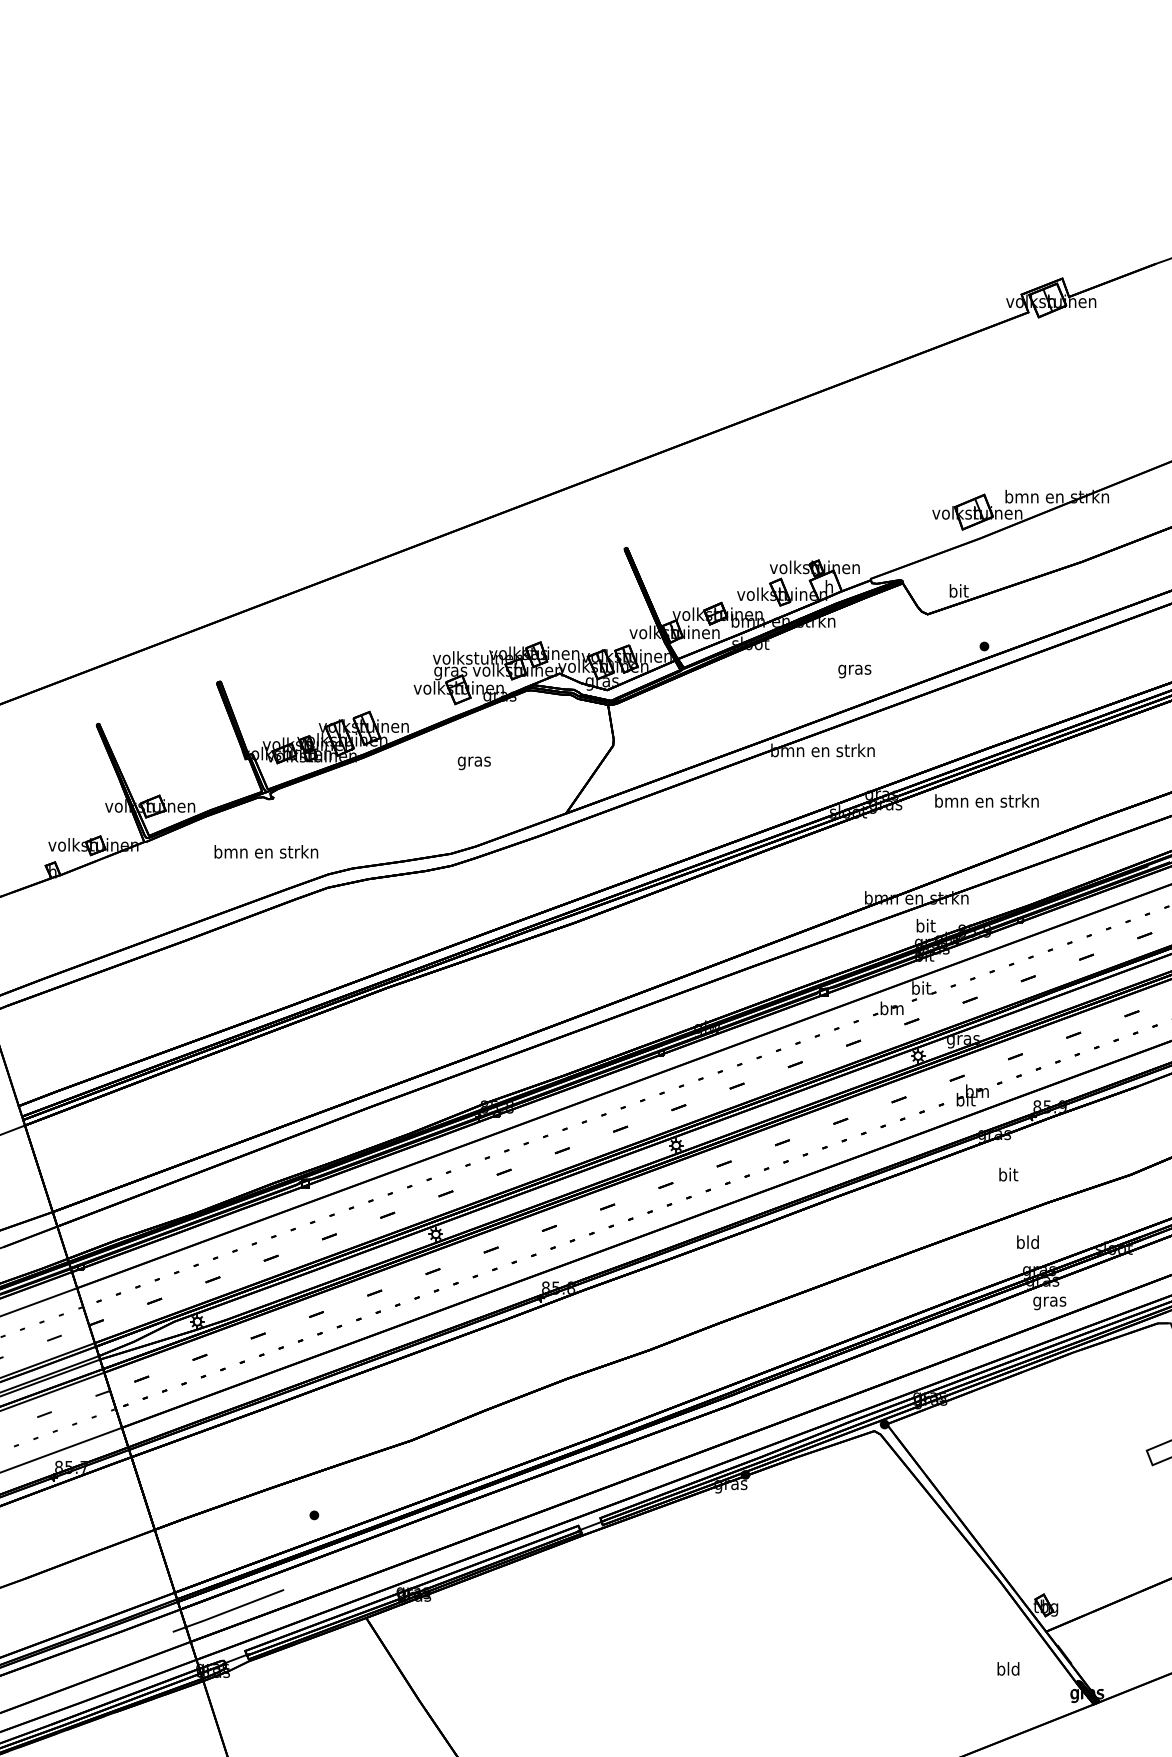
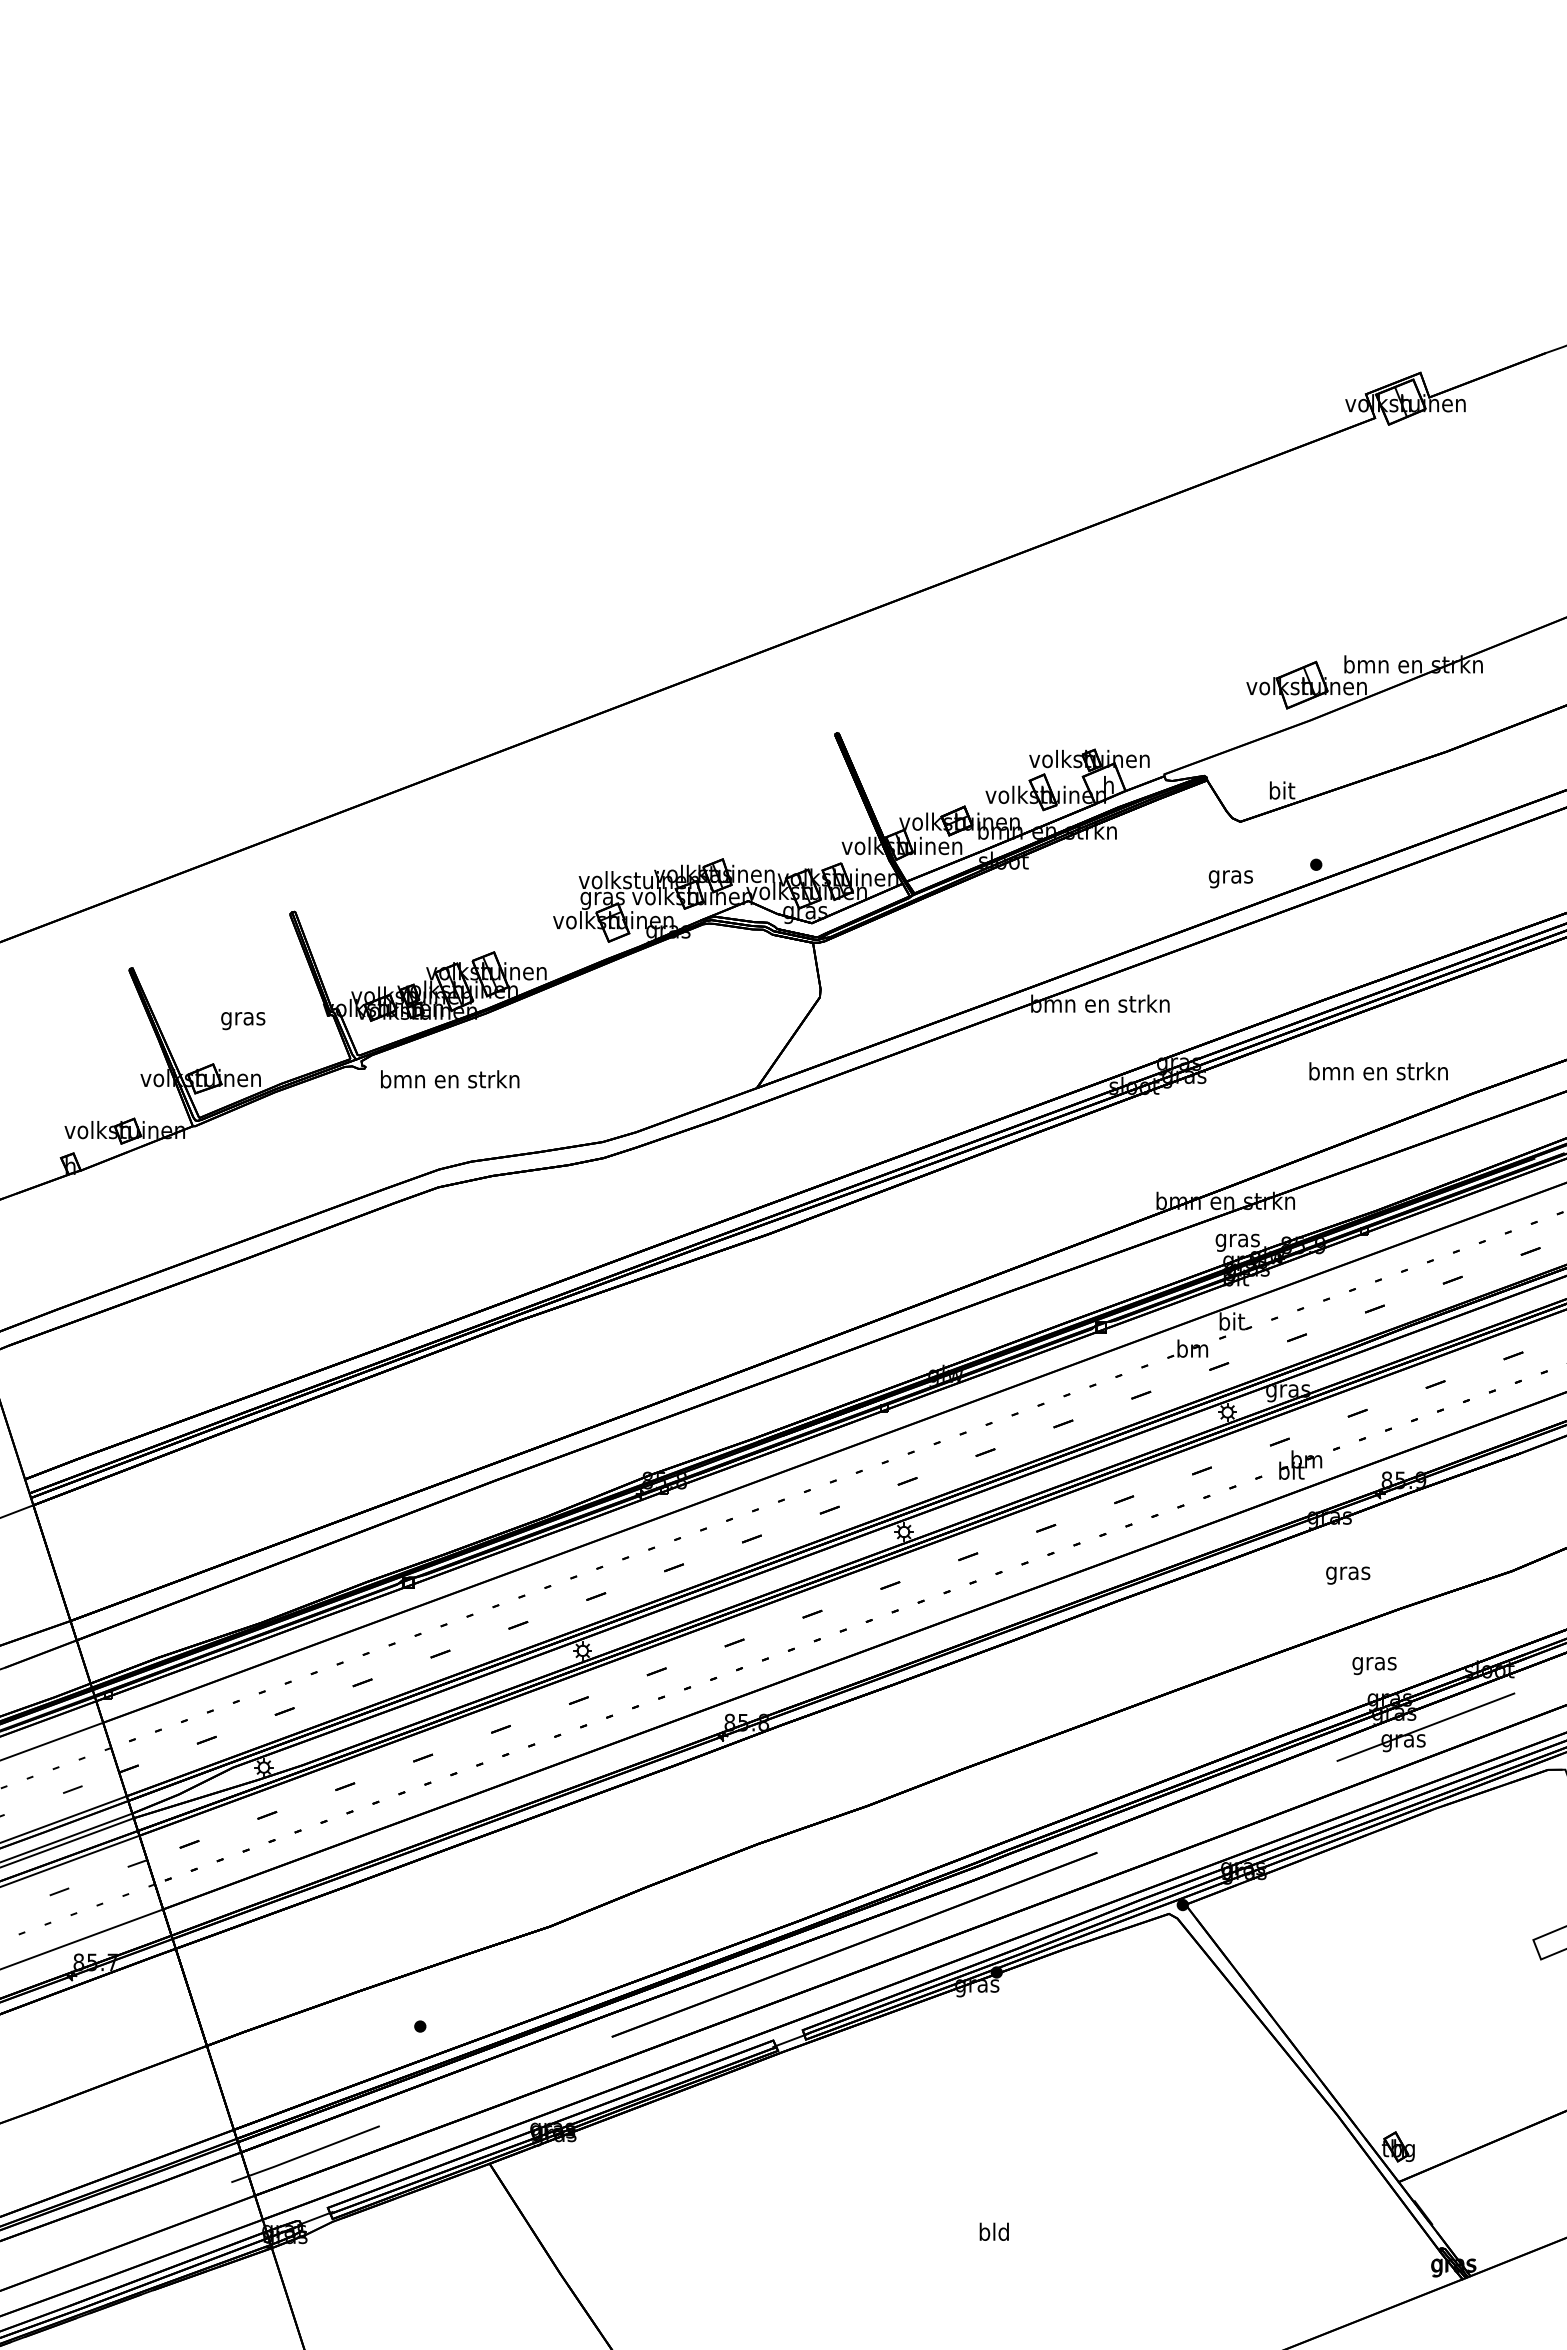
text: (854, 671) -> (1230, 879), moved
text: (474, 763) -> (243, 1021), moved
text: (986, 801) -> (1378, 1071), moved
text: (266, 851) -> (450, 1079), moved
text: (925, 927) -> (1237, 1240), bit -> gras
text: (1008, 1175) -> (1348, 1572), bit -> gras
text: (1028, 1243) -> (1374, 1663), bld -> gras
line: (1066, 1290) -> (1425, 1726), added
line: (639, 1454) -> (854, 1944), added
text: (1007, 1668) -> (993, 2231), moved

